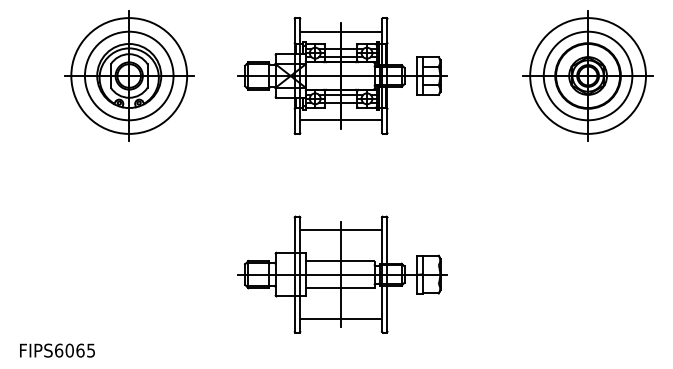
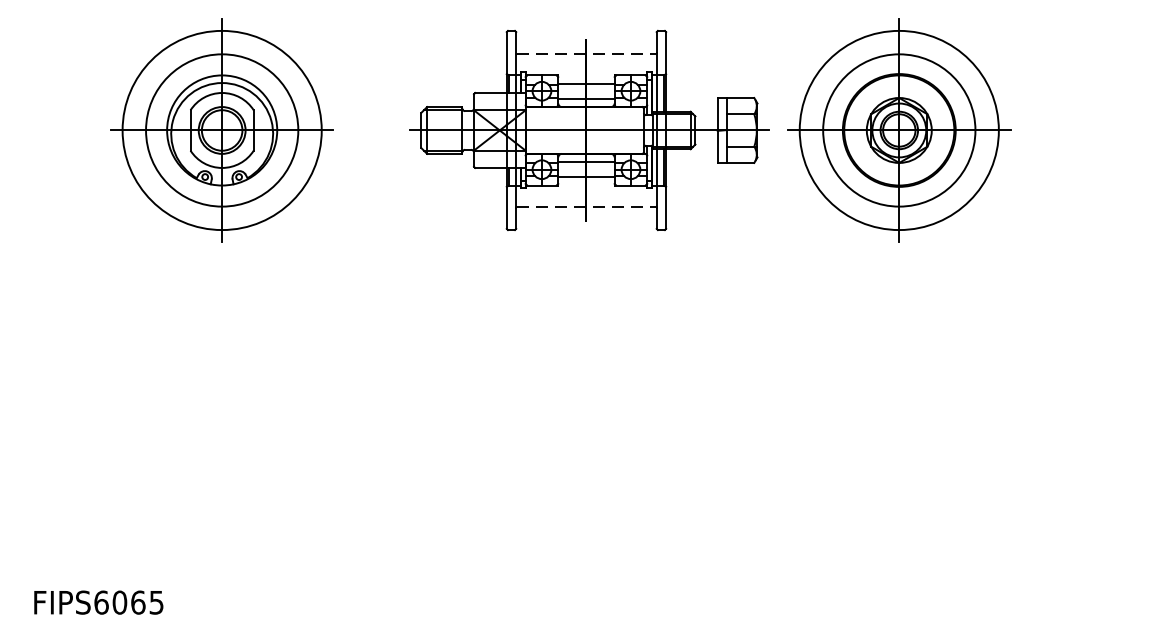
line: (341, 31) -> (587, 53), solid -> dashed
part: (587, 75) -> (898, 129), moved
line: (341, 120) -> (587, 206), solid -> dashed
part: (342, 274) -> (588, 471), removed

